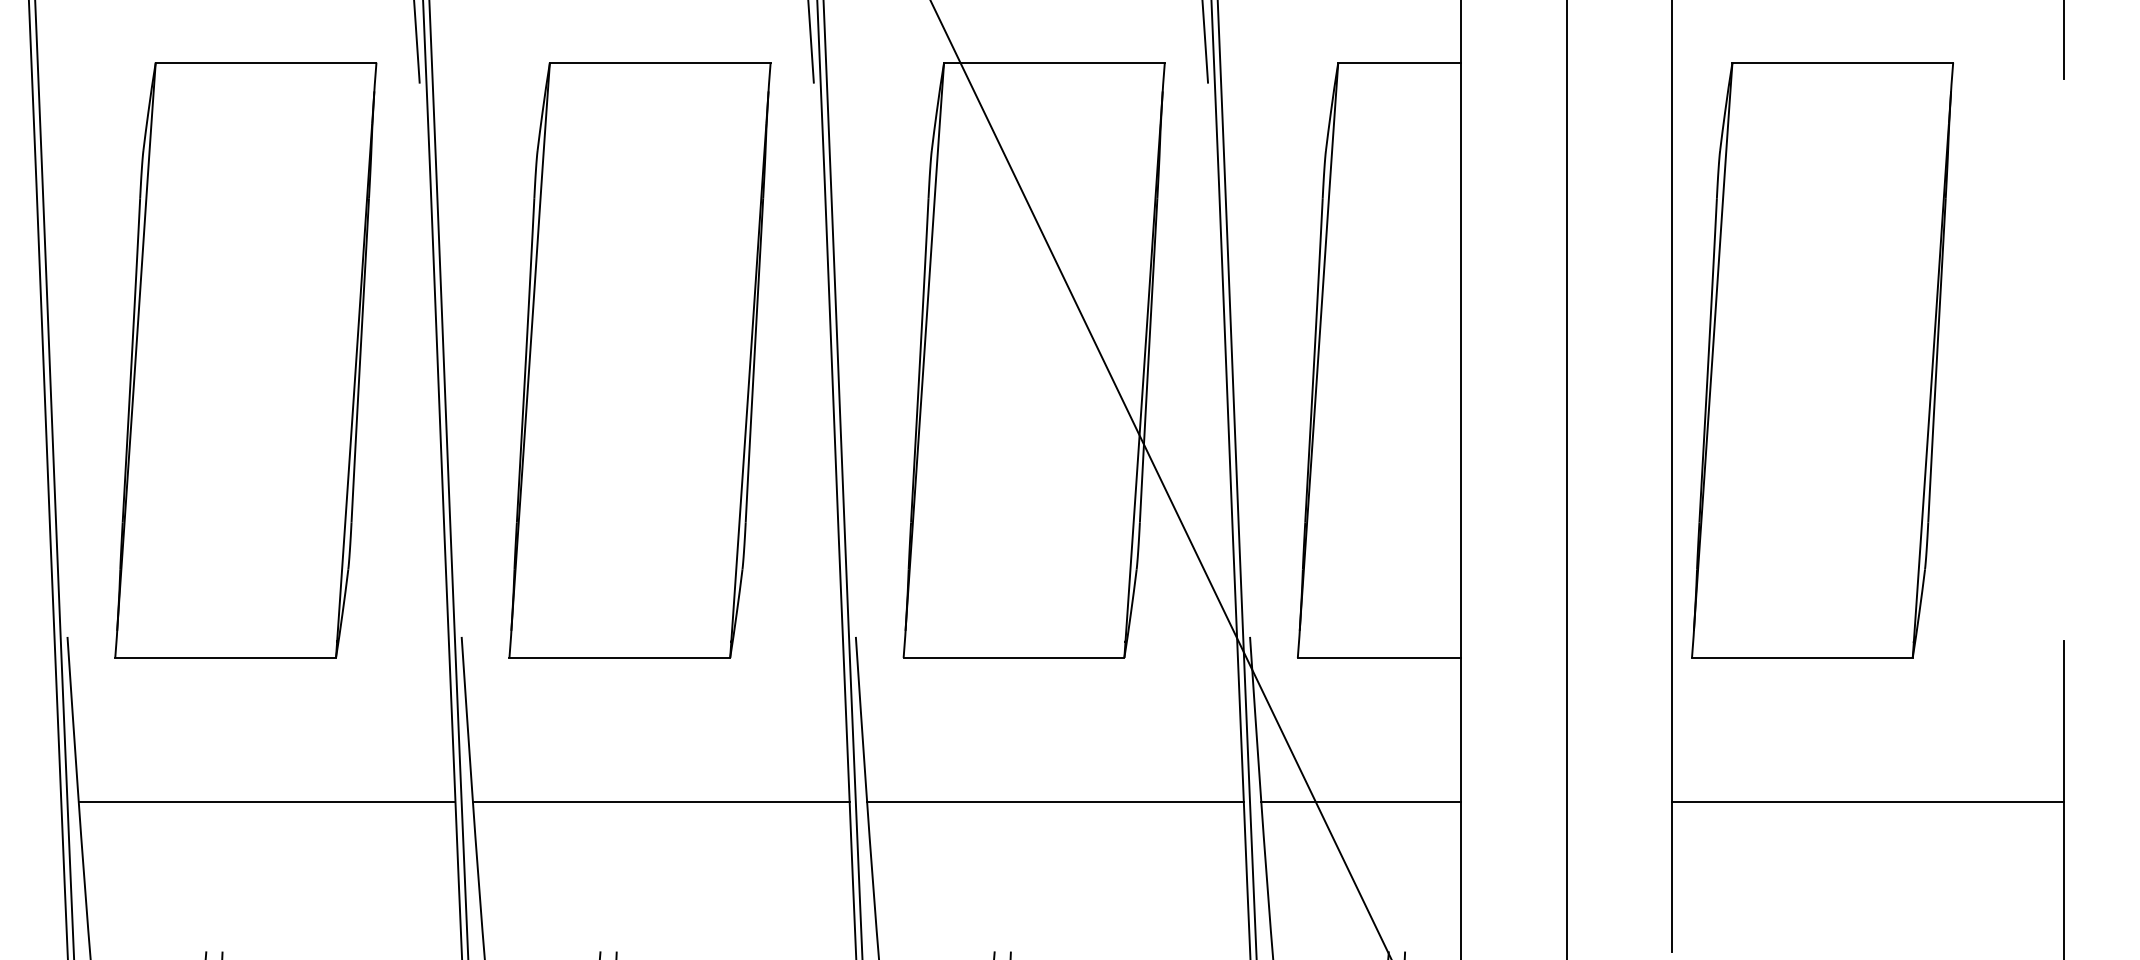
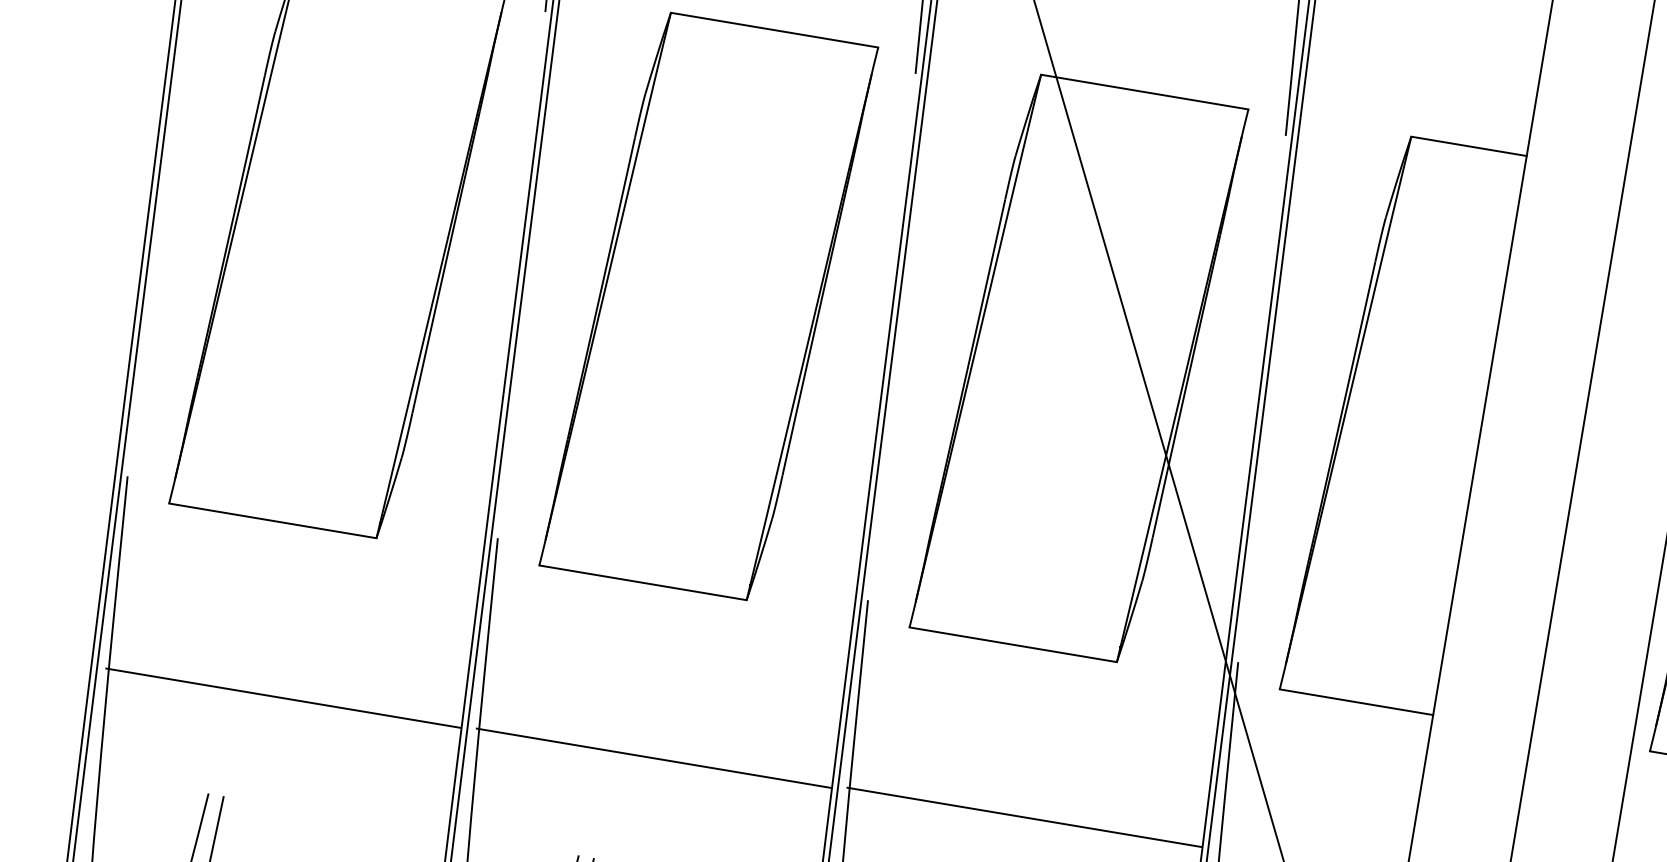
line: (266, 801) -> (282, 697), moved
line: (660, 801) -> (653, 757), moved
line: (1055, 801) -> (1024, 817), moved
line: (1361, 801) -> (1317, 834), removed

